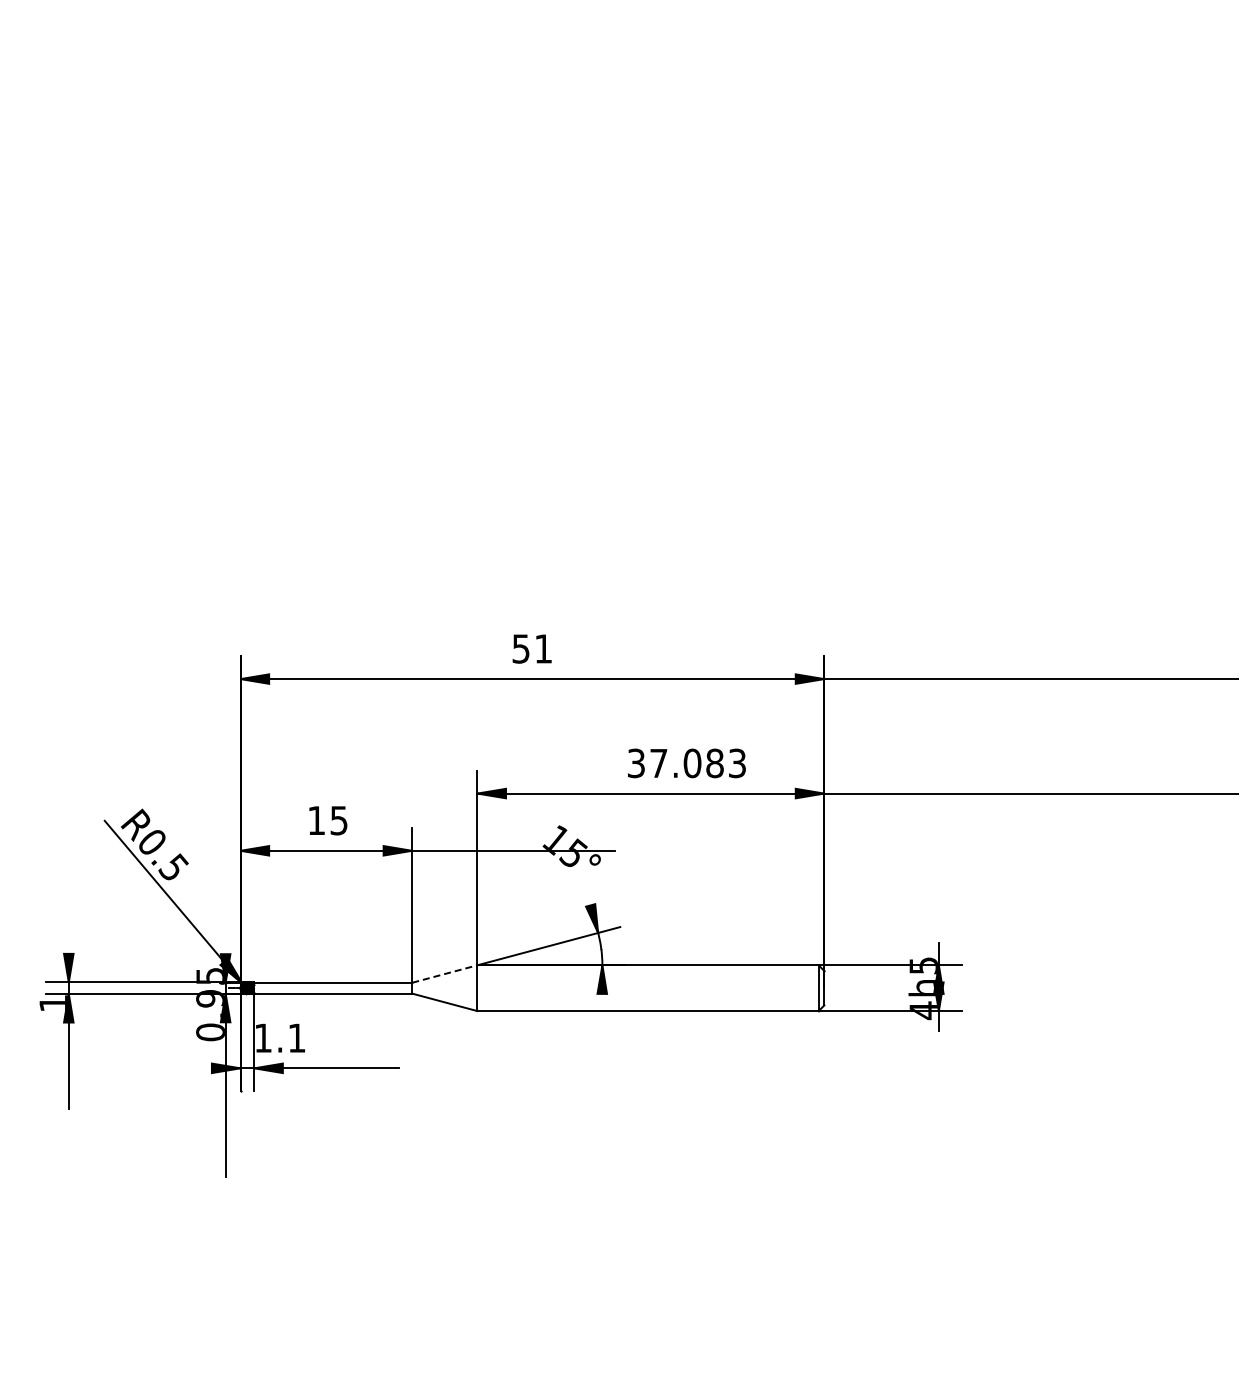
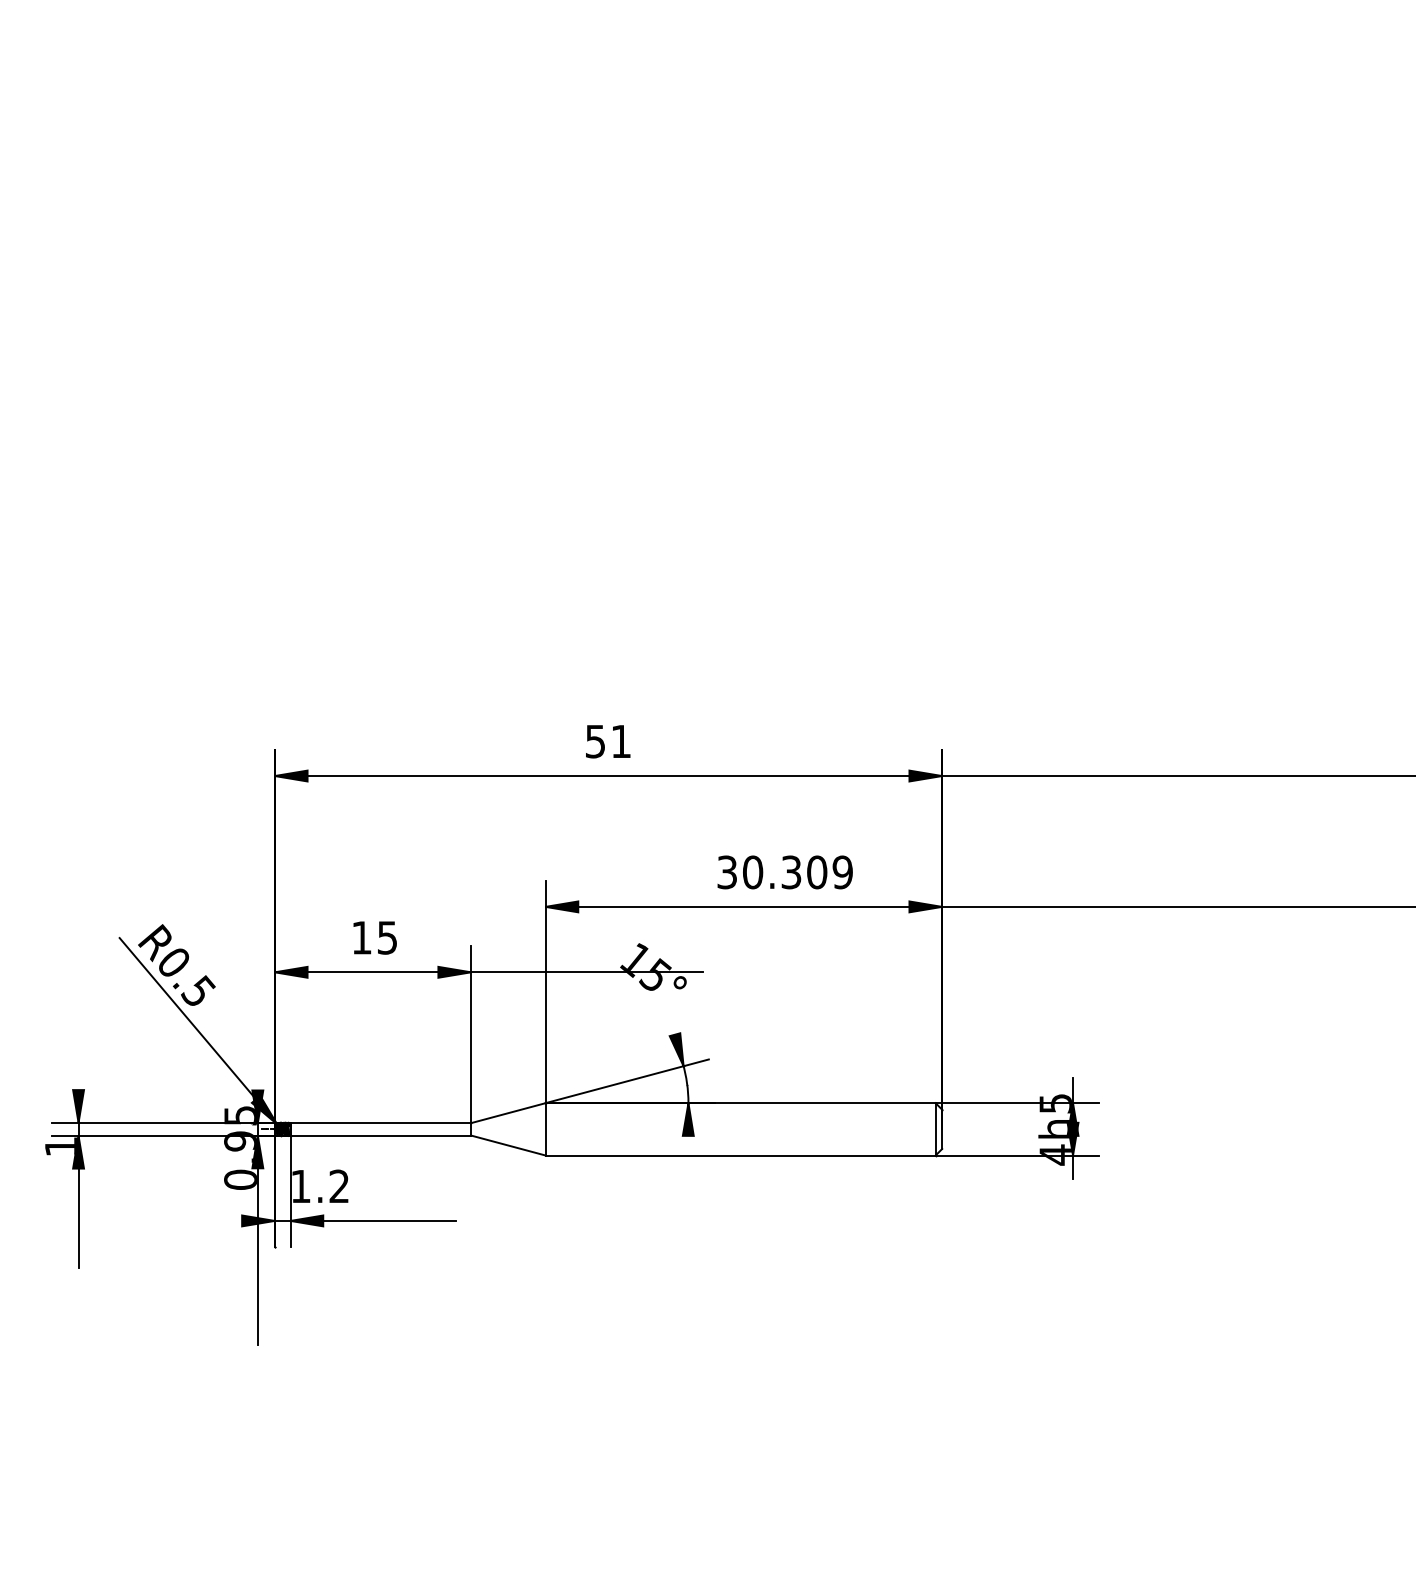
text: (698, 763) -> (798, 872), 37.083 -> 30.309
line: (444, 974) -> (507, 1113), dashed -> solid
text: (296, 1037) -> (338, 1185), 1.1 -> 1.2

